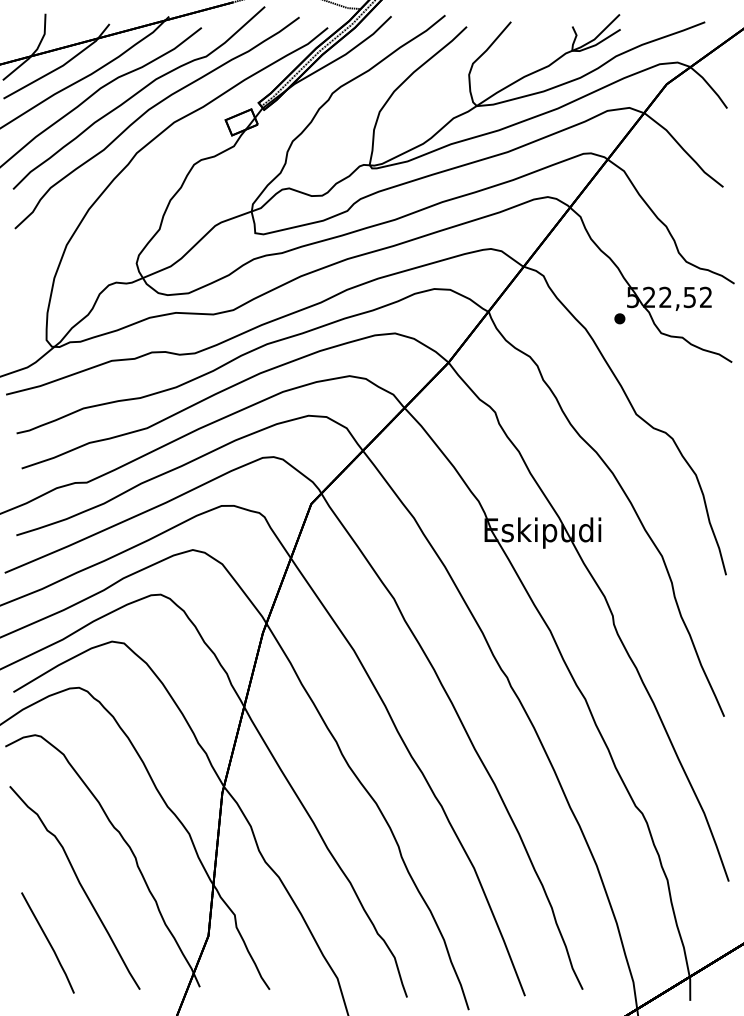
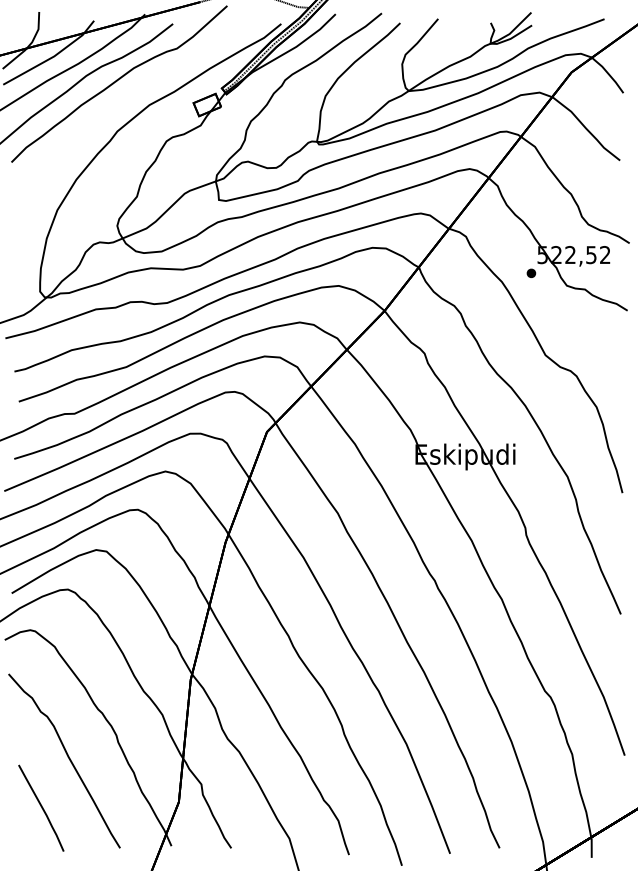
curve: (147, 112) -> (126, 96), removed

